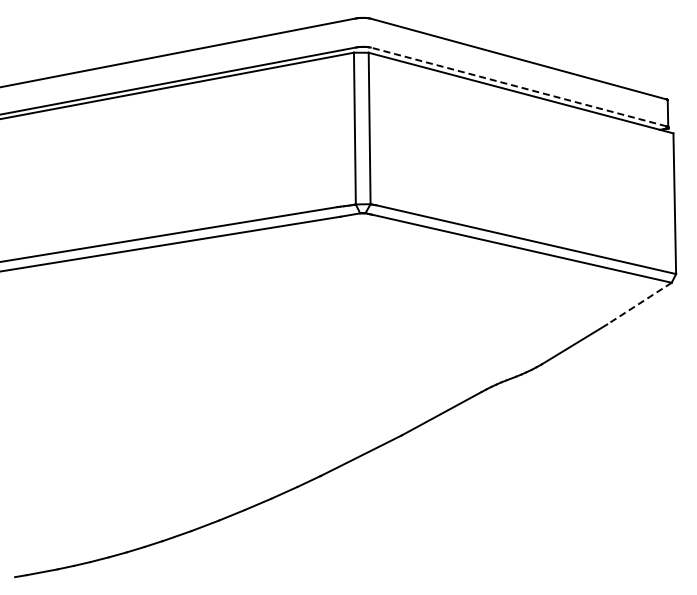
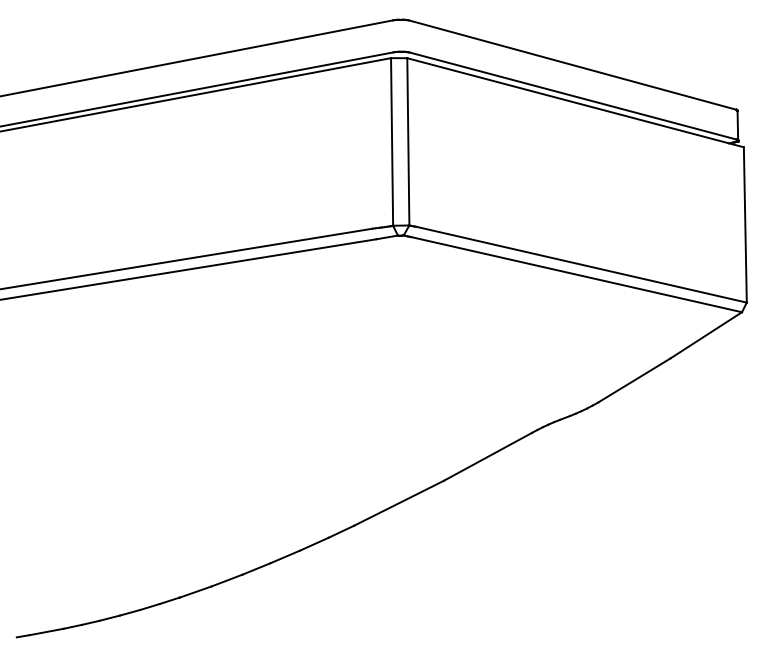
line: (518, 86) -> (572, 95), dashed -> solid
line: (639, 303) -> (706, 335), dashed -> solid

